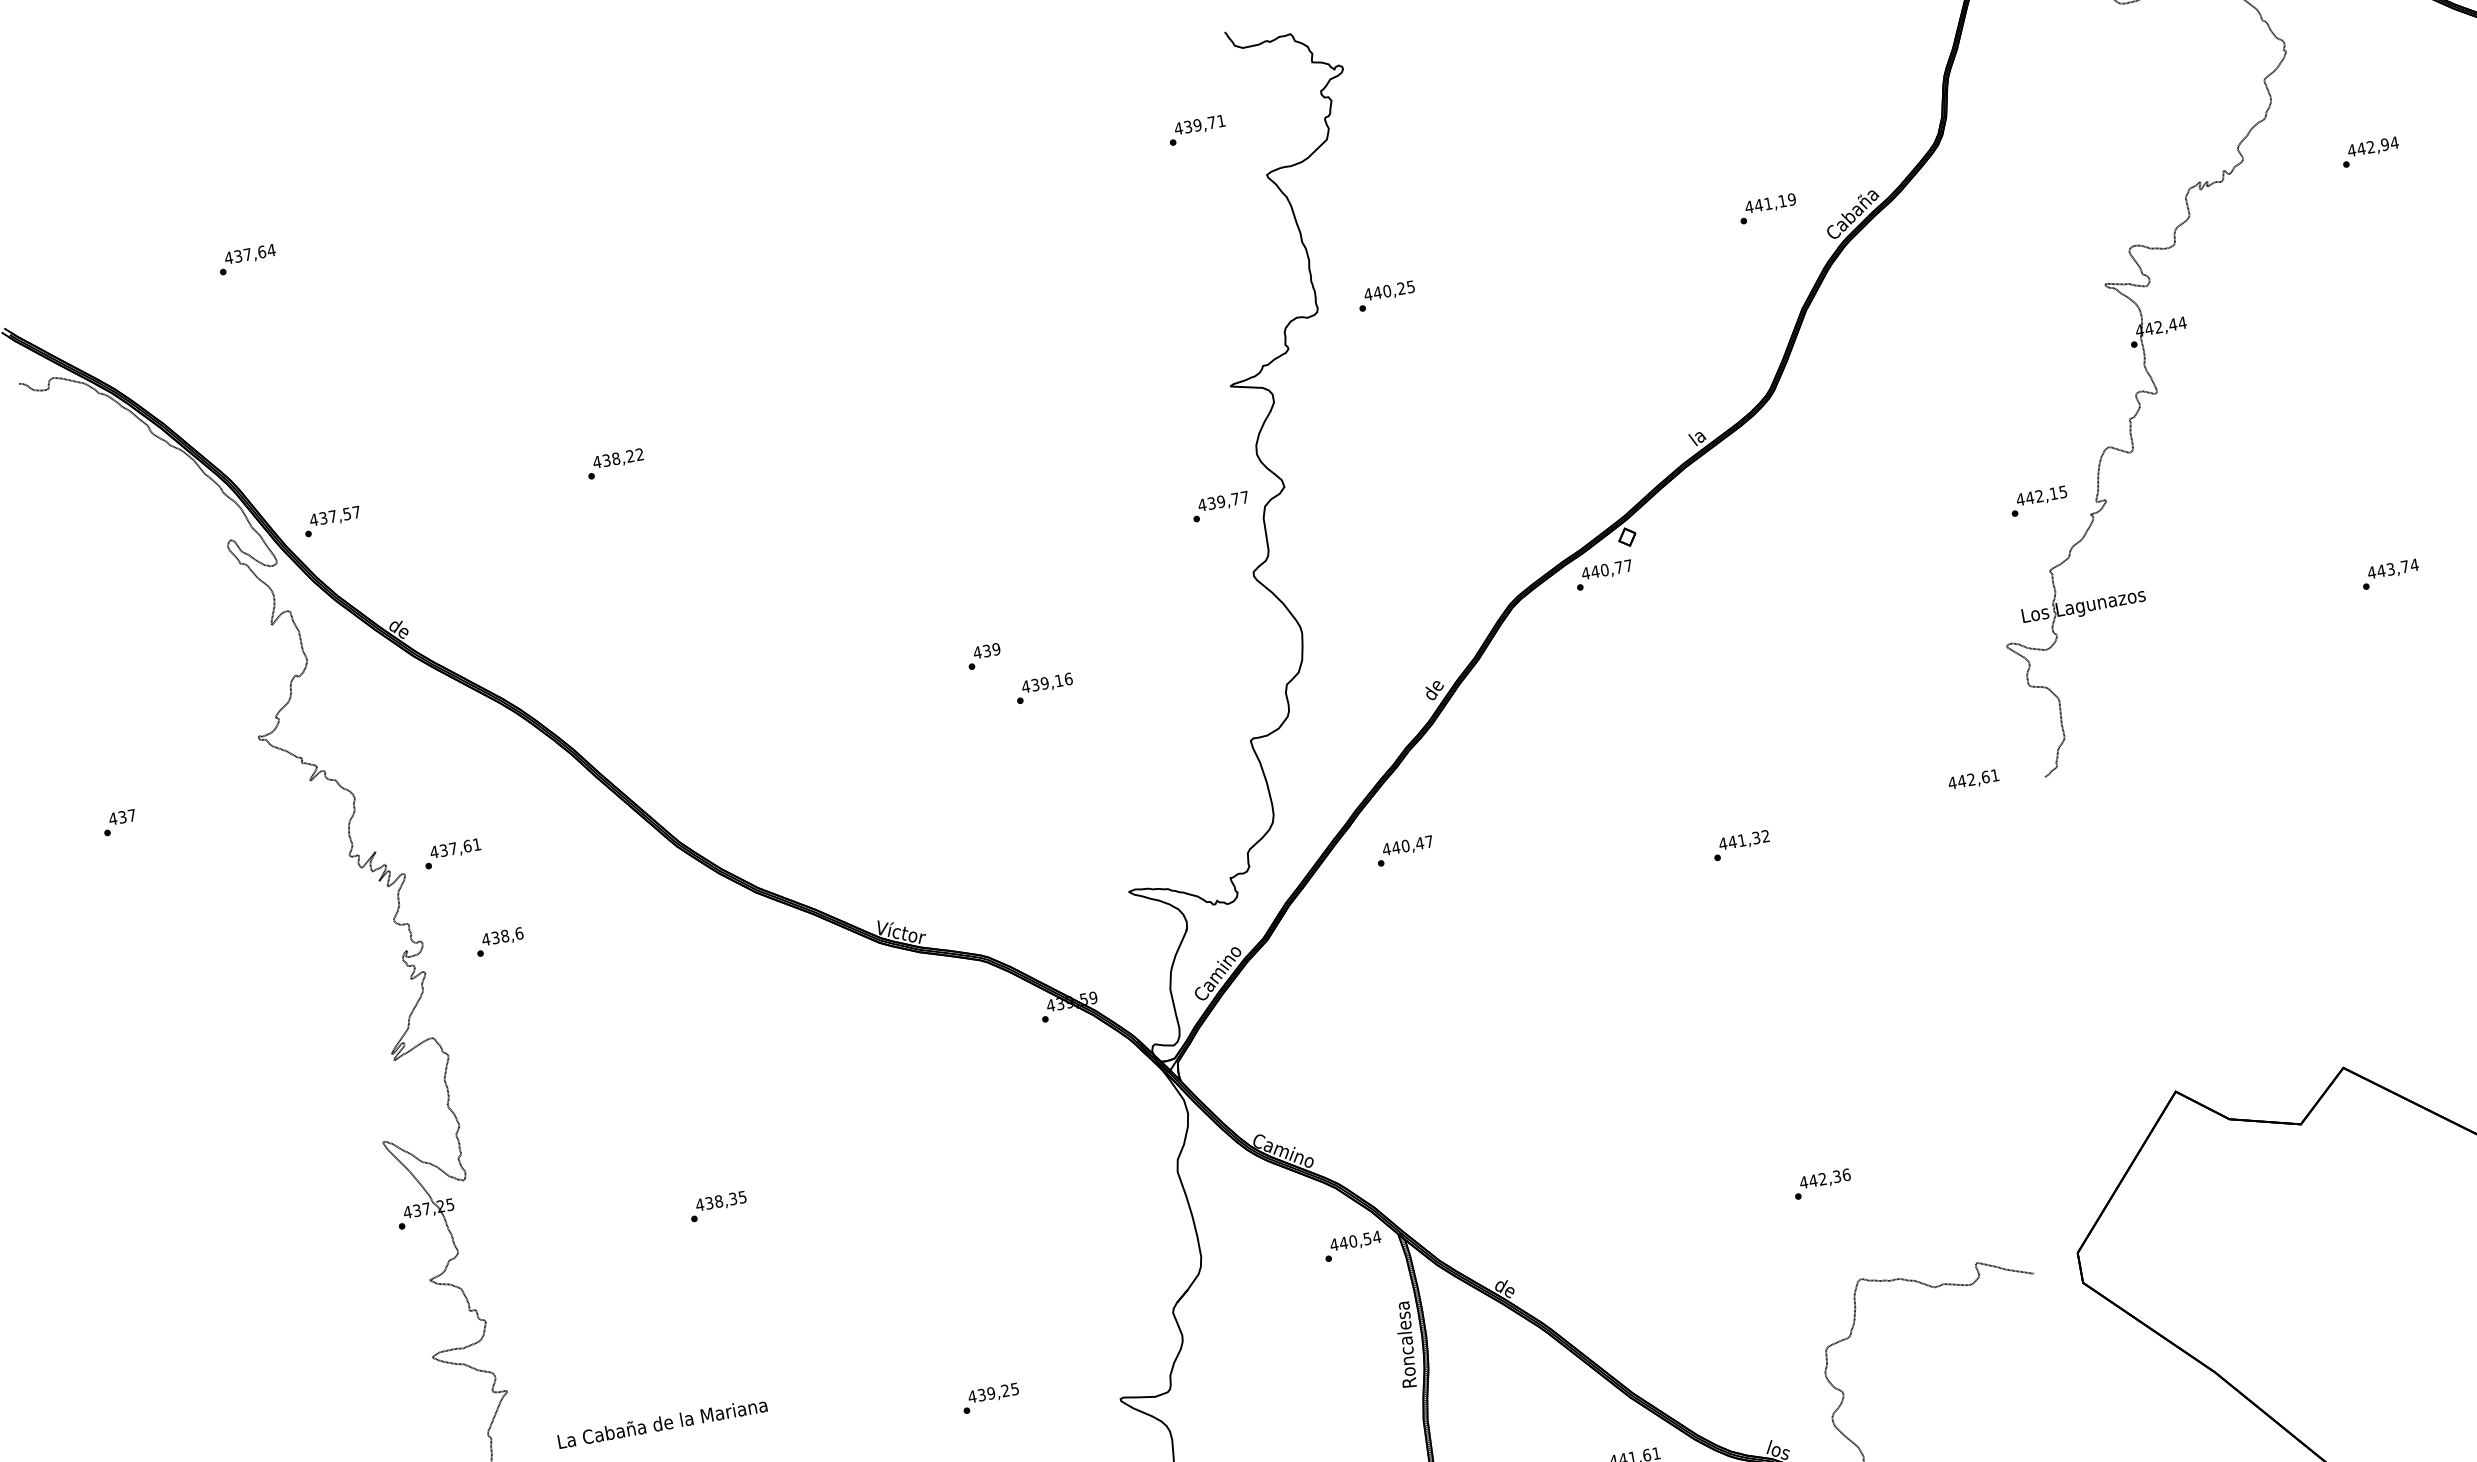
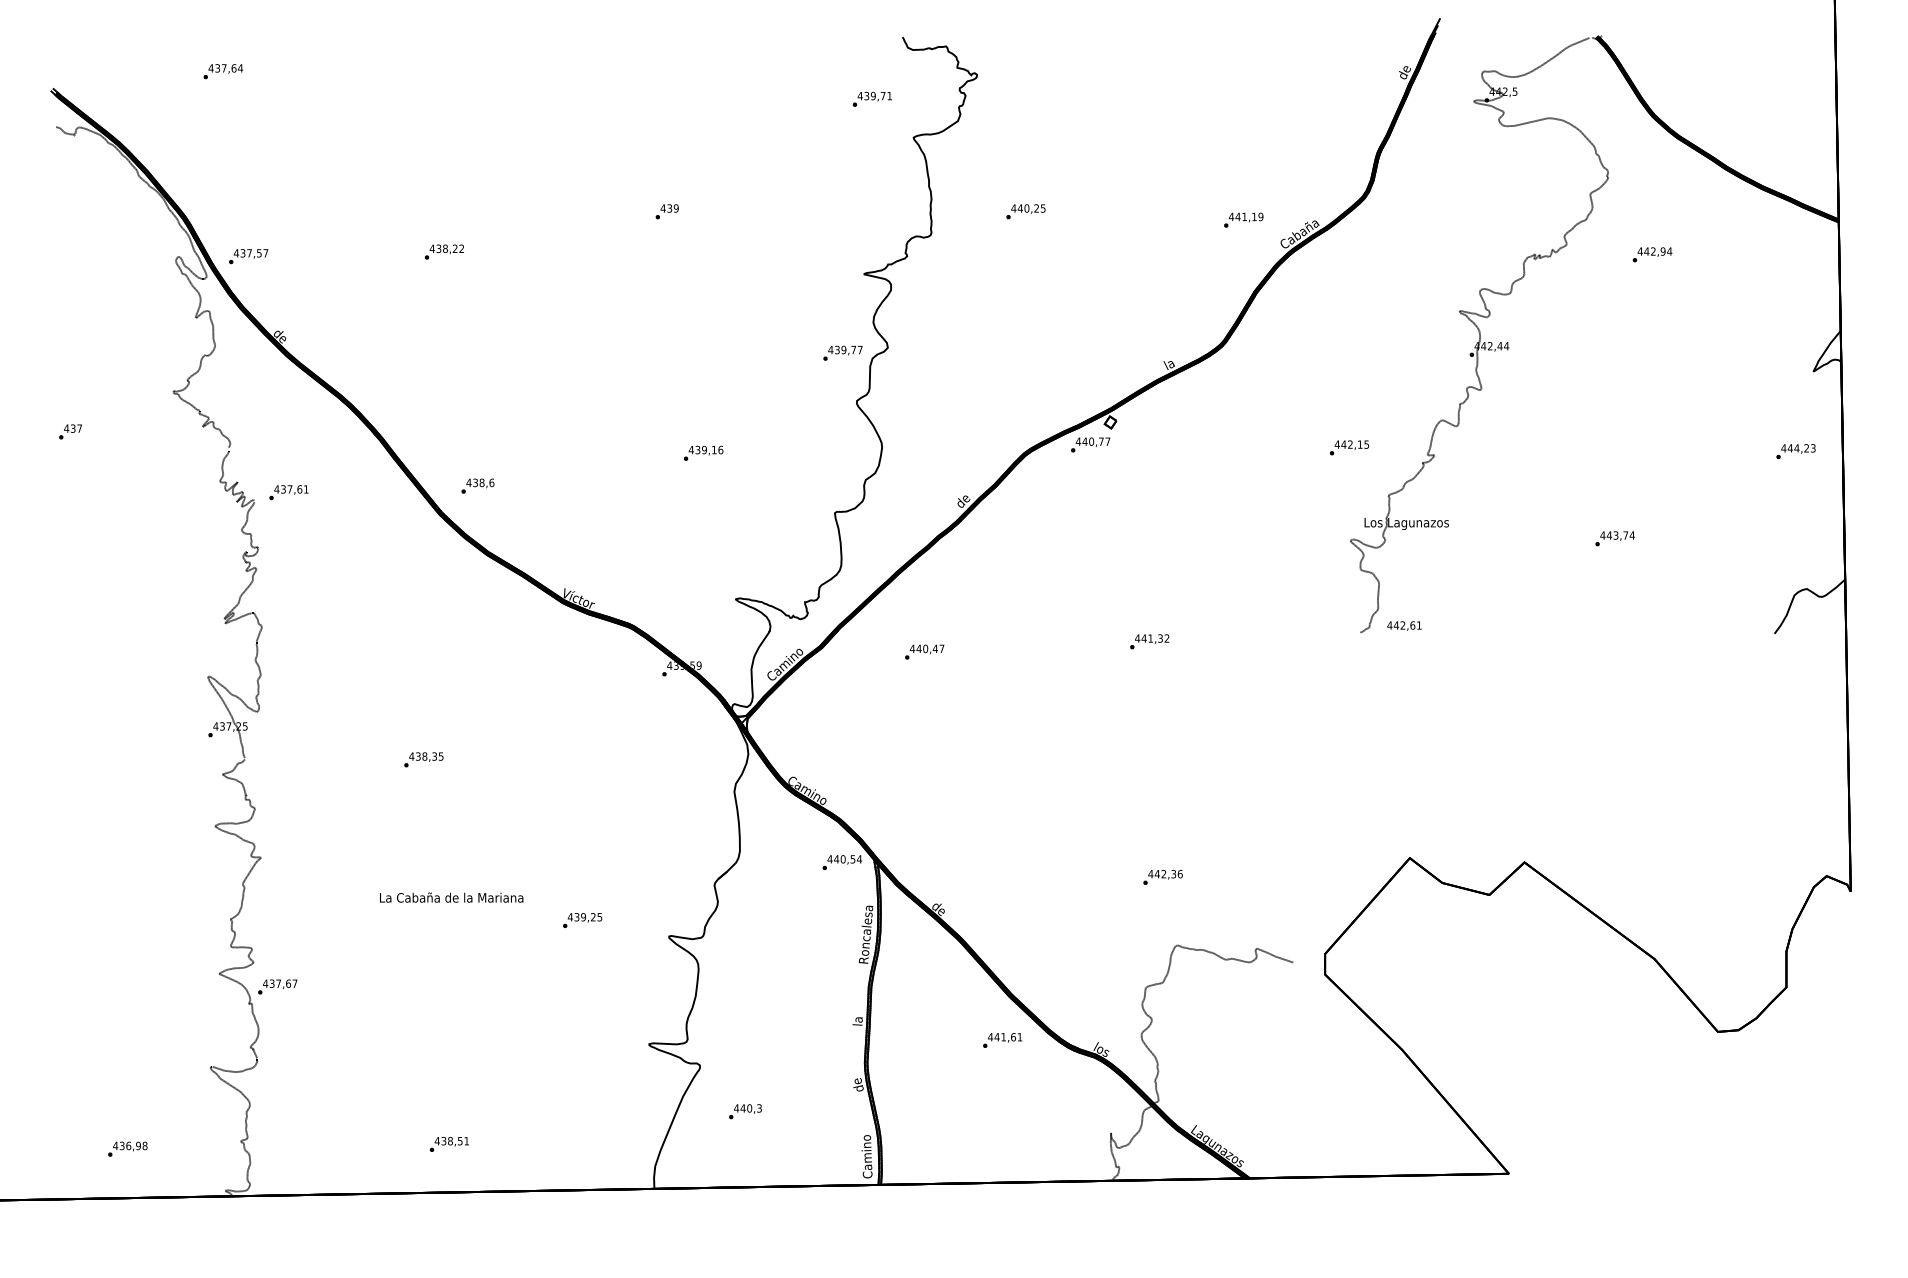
text: (1385, 295) -> (1025, 211), moved
text: (2038, 500) -> (1349, 447), moved
text: (983, 656) -> (666, 211), moved
text: (1973, 779) -> (1404, 625), moved
text: (1404, 850) -> (924, 651), moved
text: (499, 941) -> (477, 485), moved
text: (662, 1422) -> (451, 897), moved

